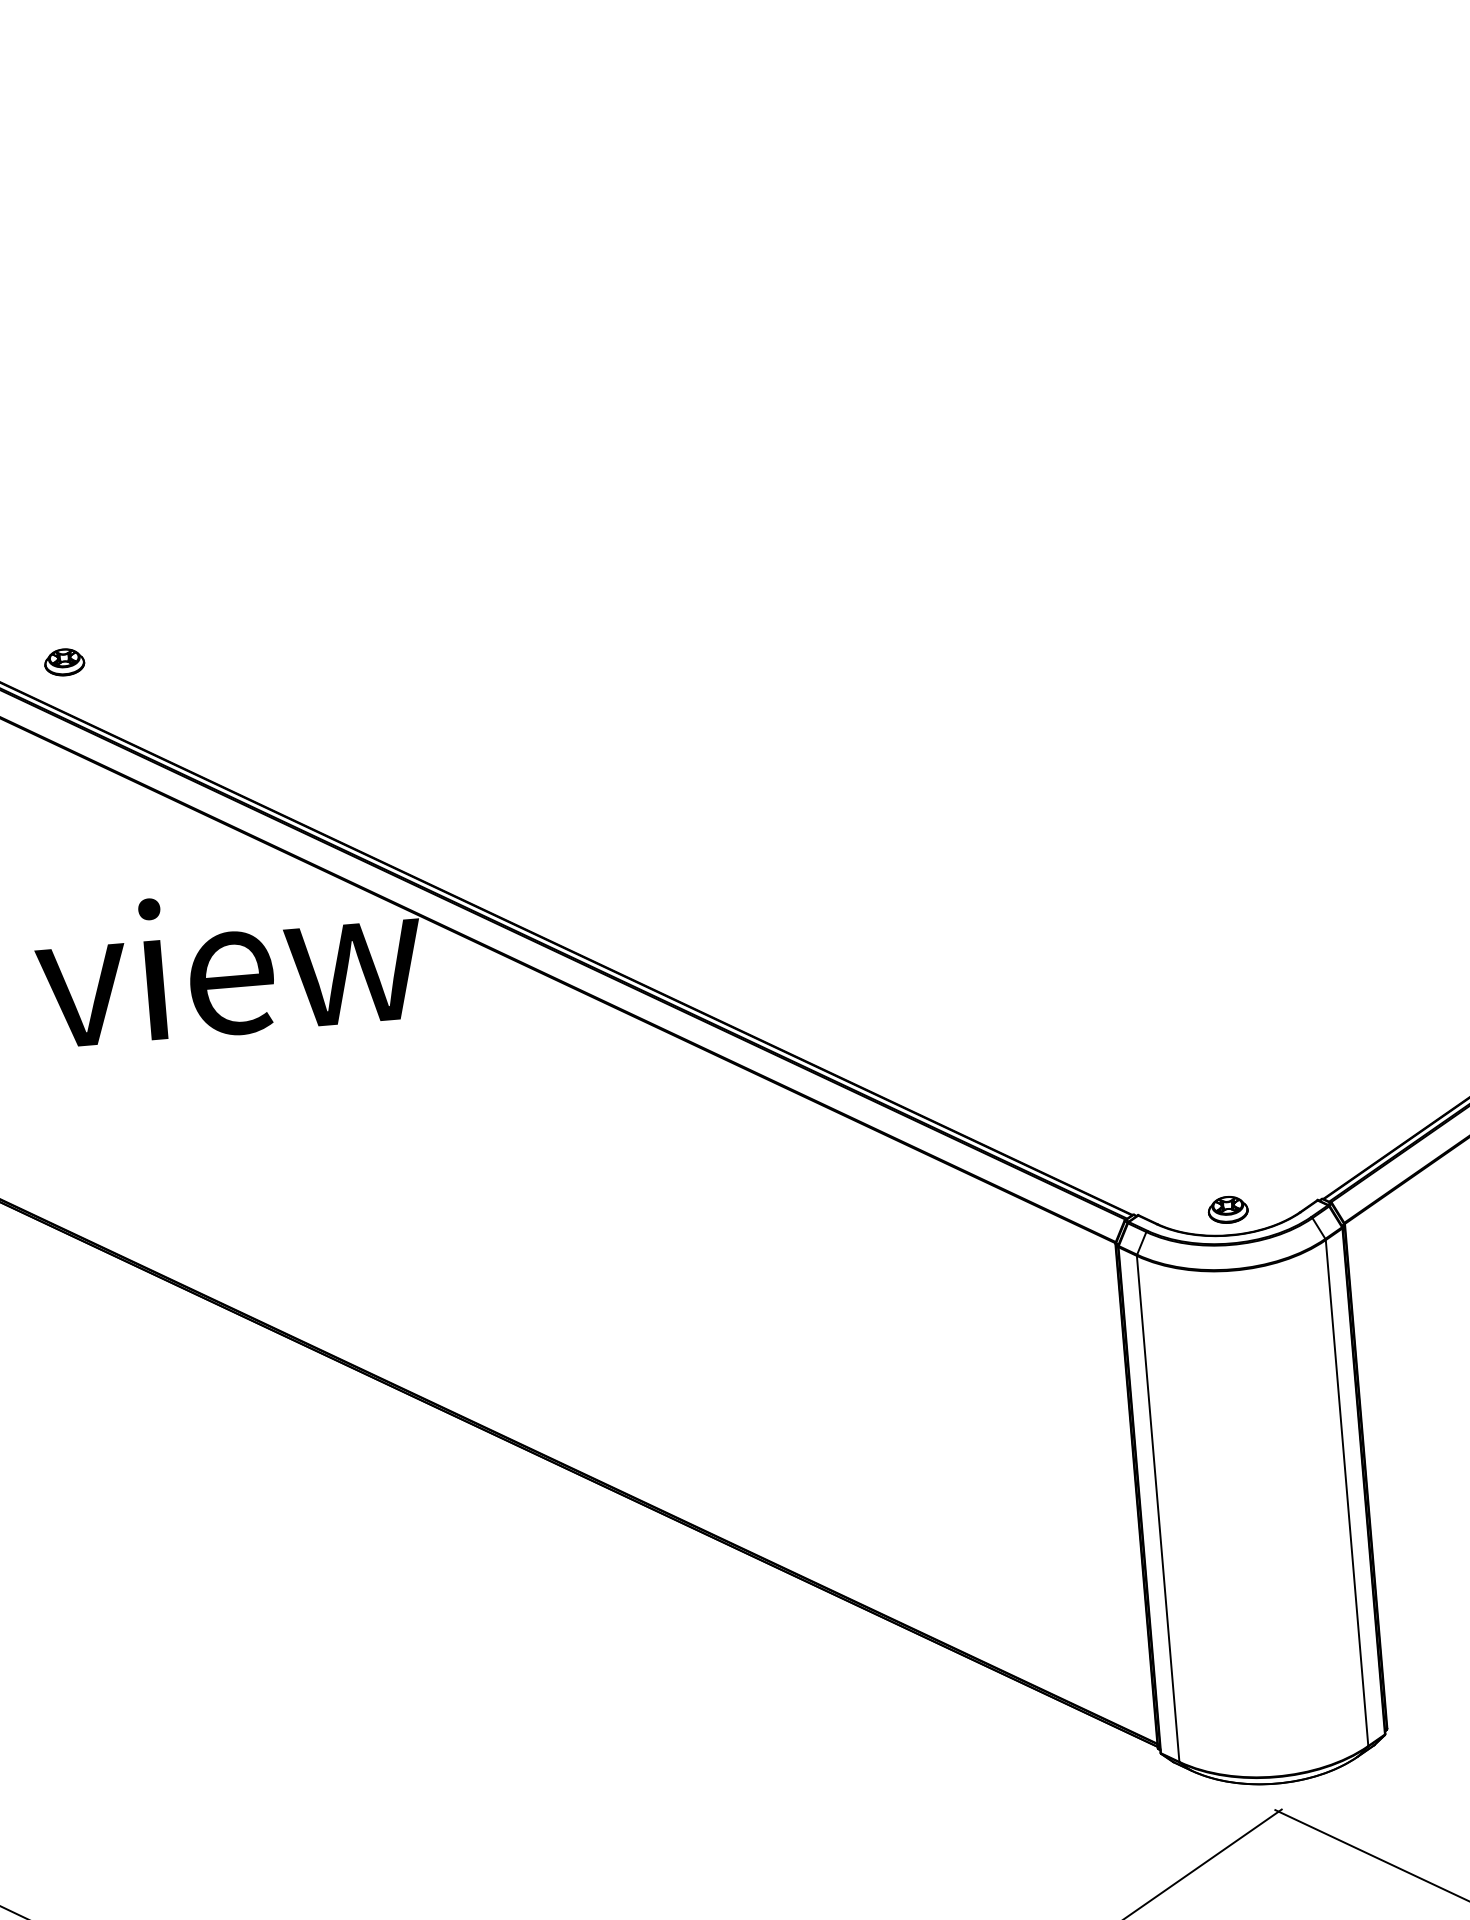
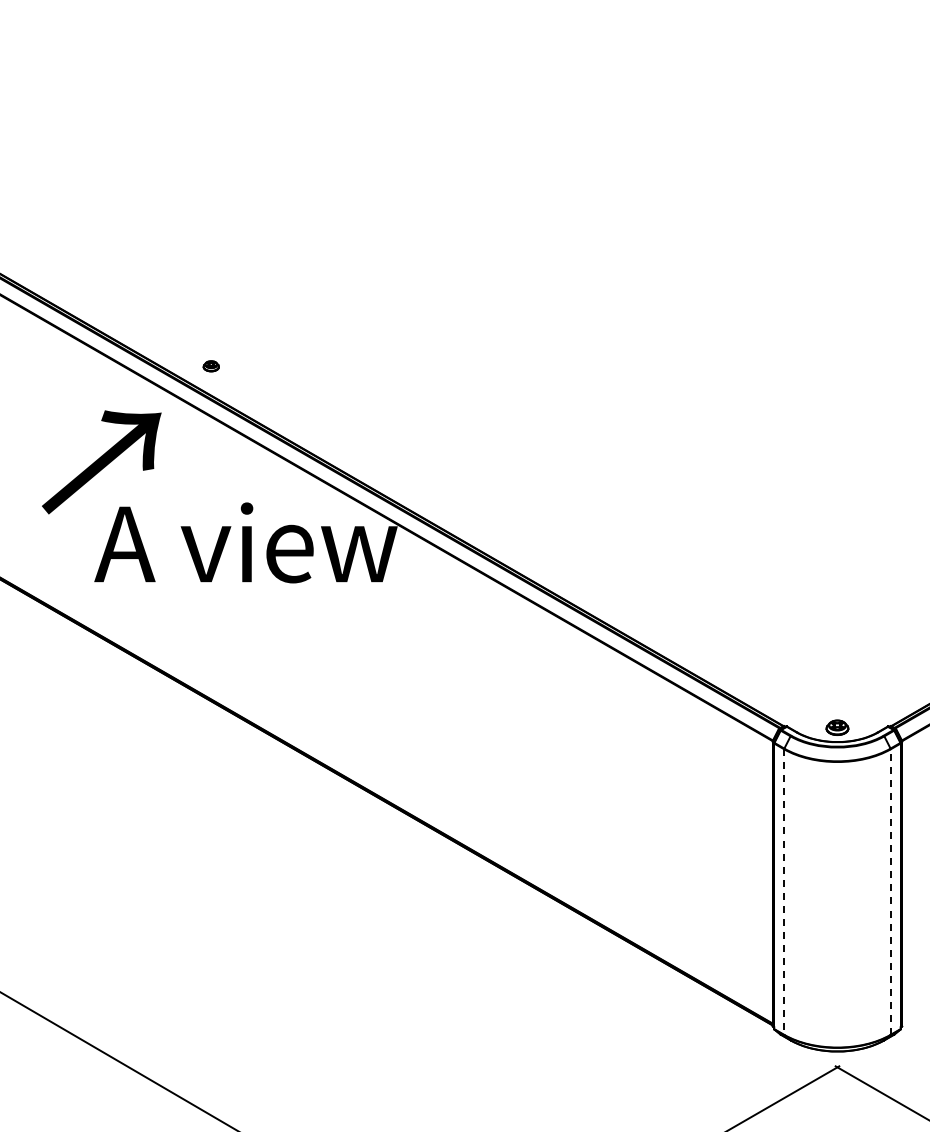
part: (65, 662) -> (211, 366), size x0.7
line: (1346, 1493) -> (890, 892), solid -> dashed
line: (1158, 1509) -> (784, 892), solid -> dashed

